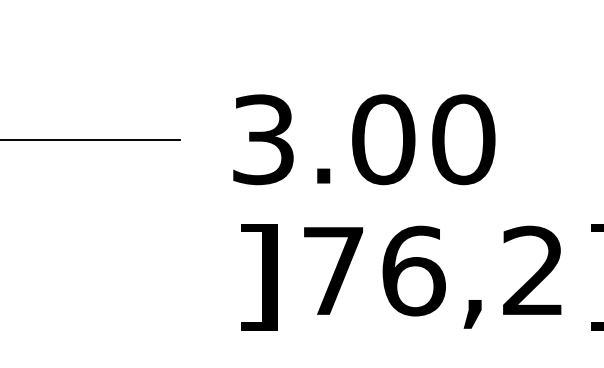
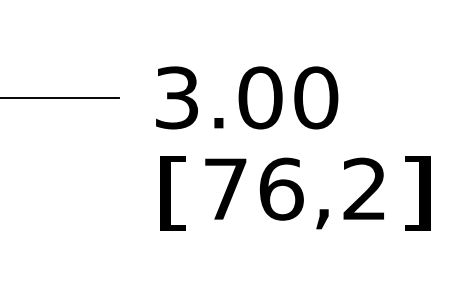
text: (258, 277) -> (173, 193), ] -> [

